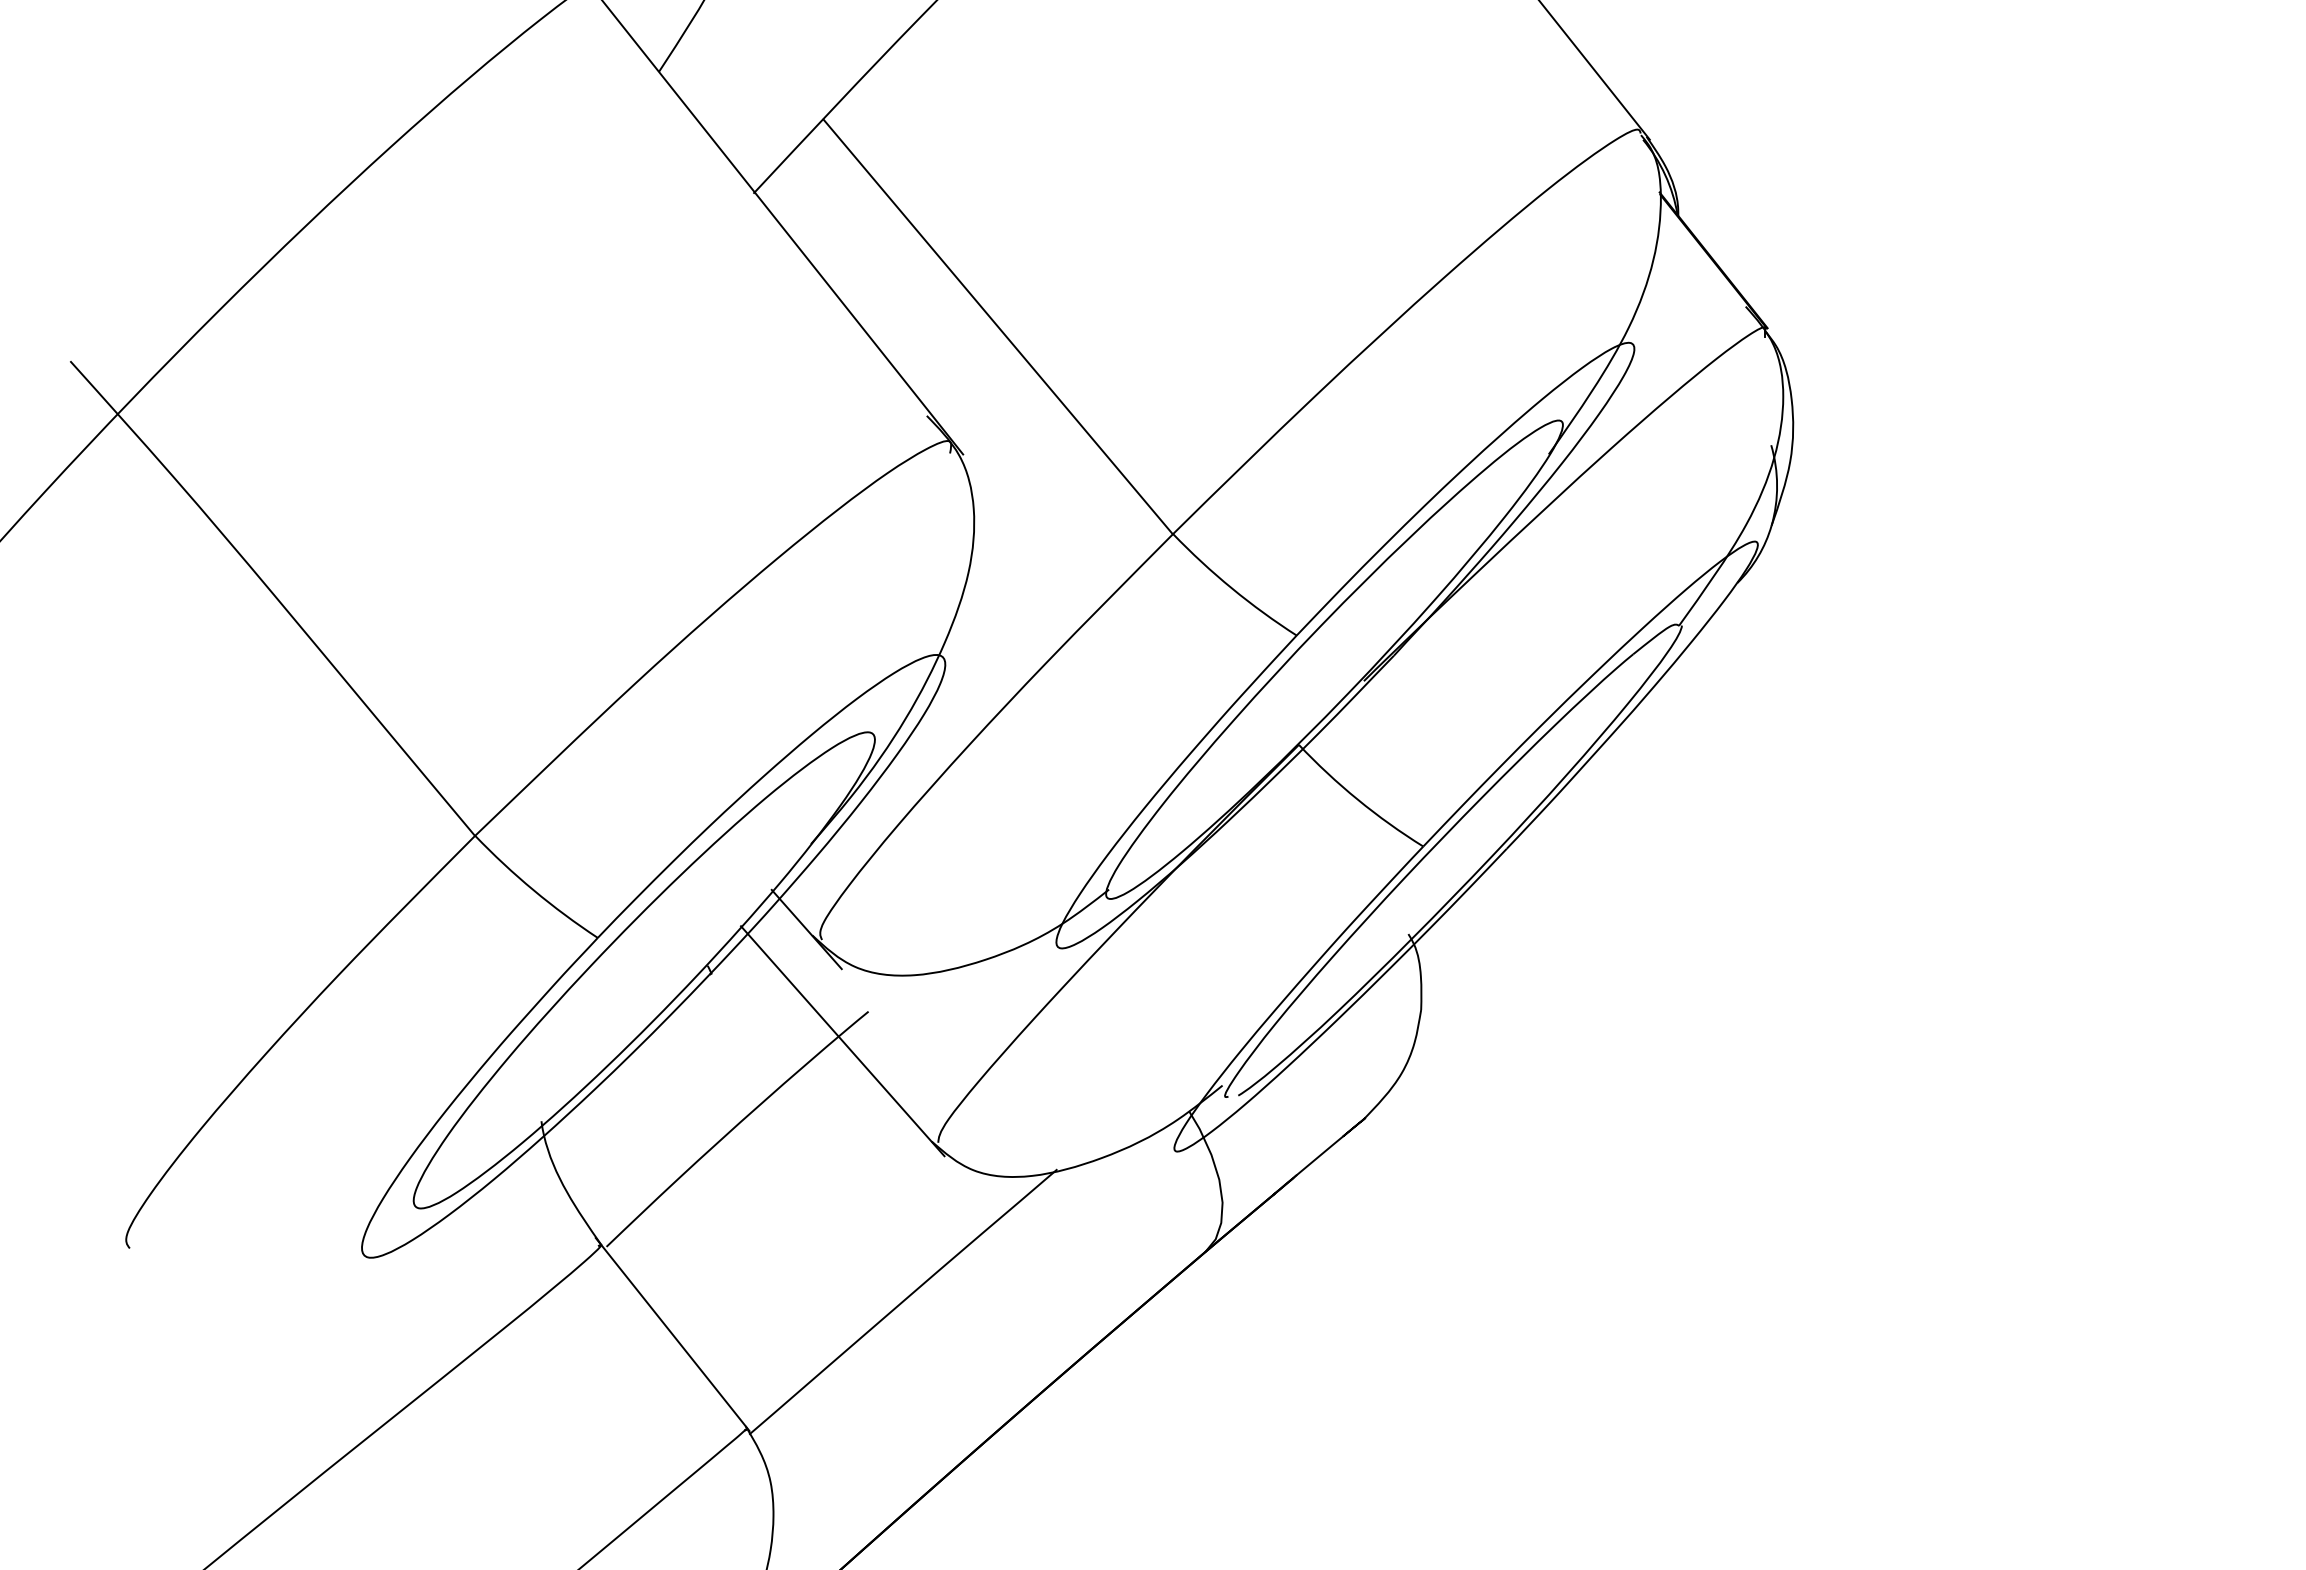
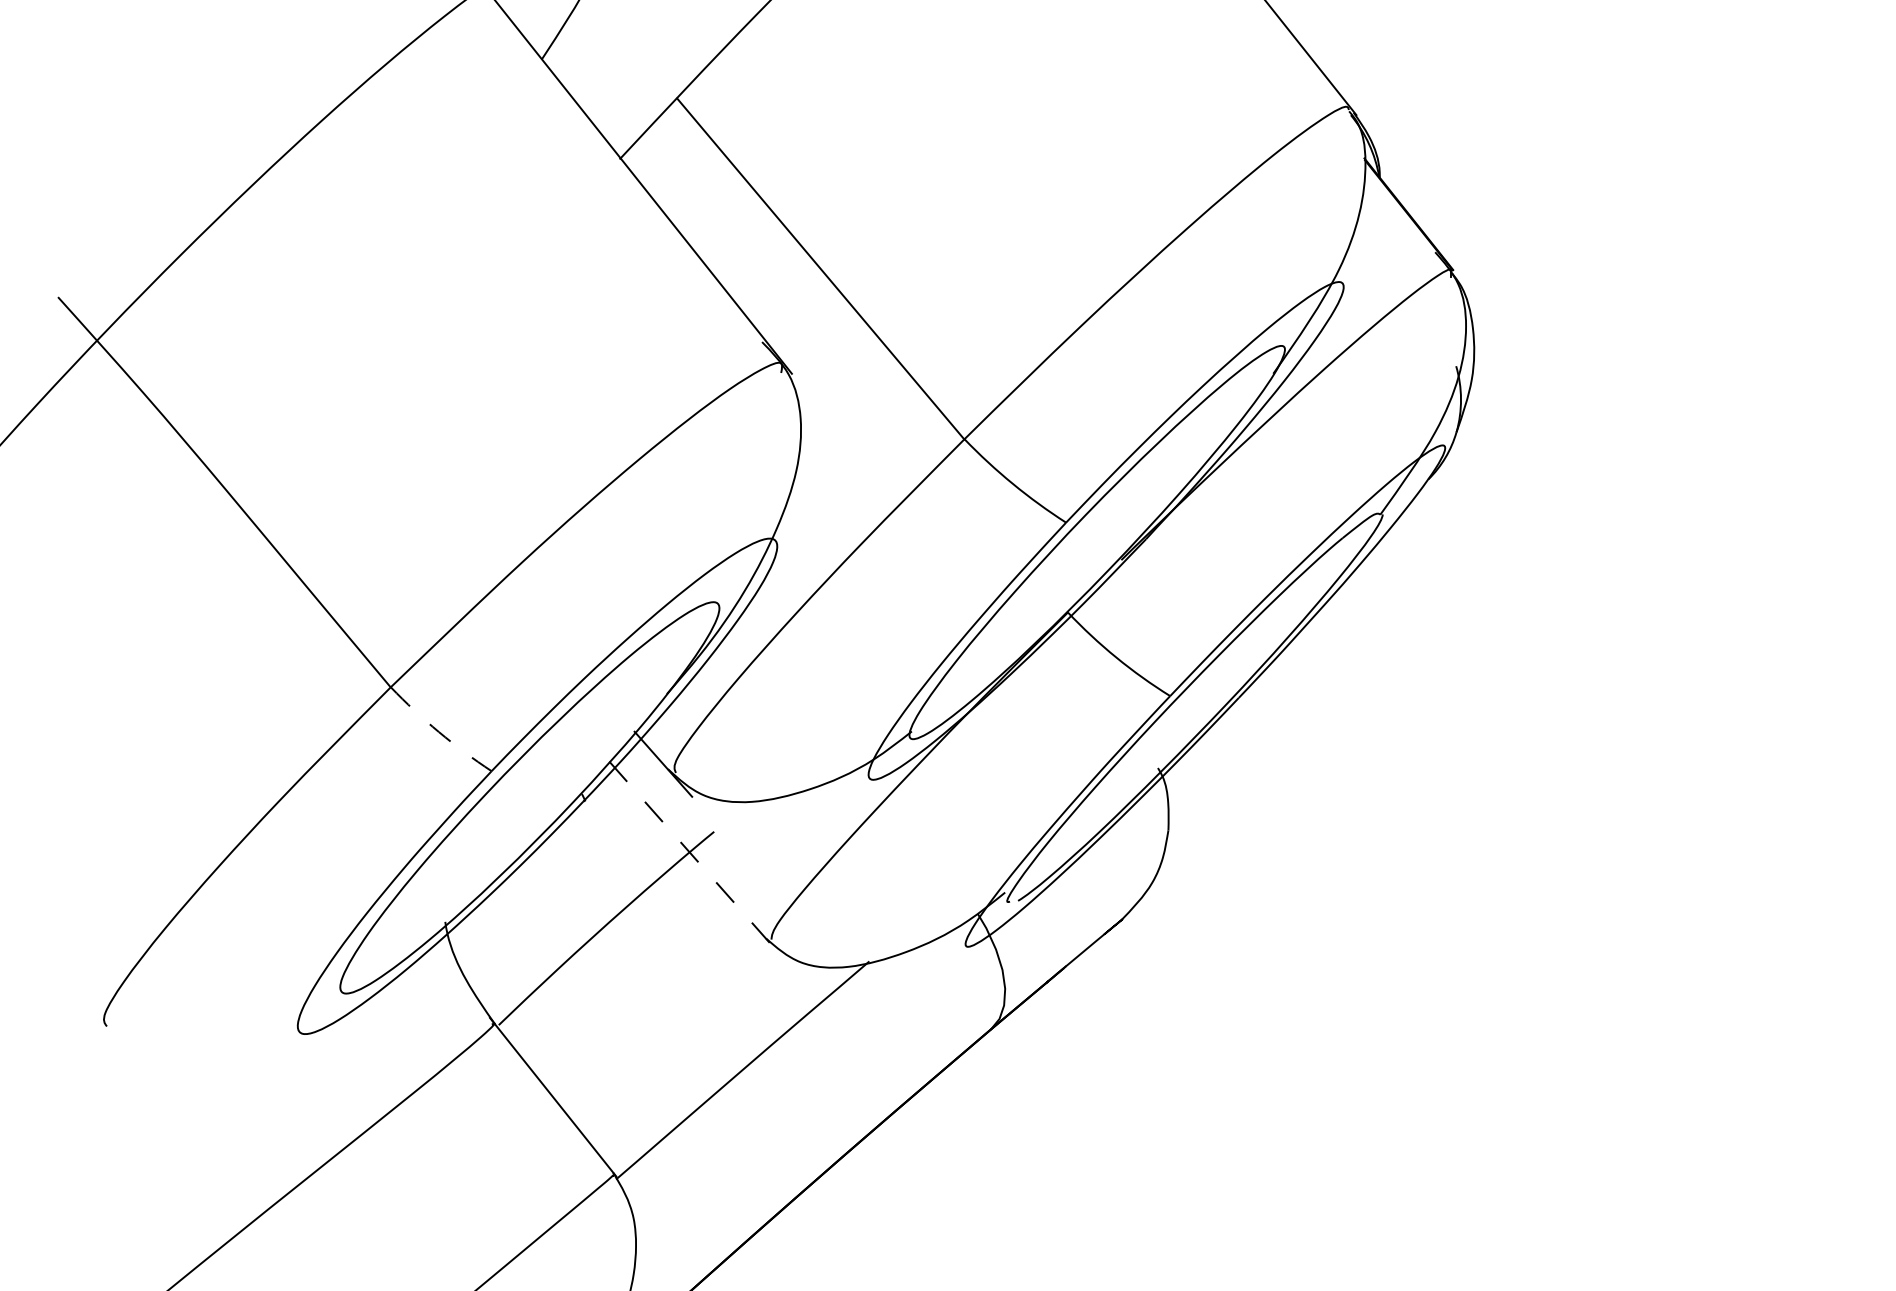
arc: (533, 890) -> (438, 732), solid -> dashed
line: (842, 1041) -> (692, 856), solid -> dashed

